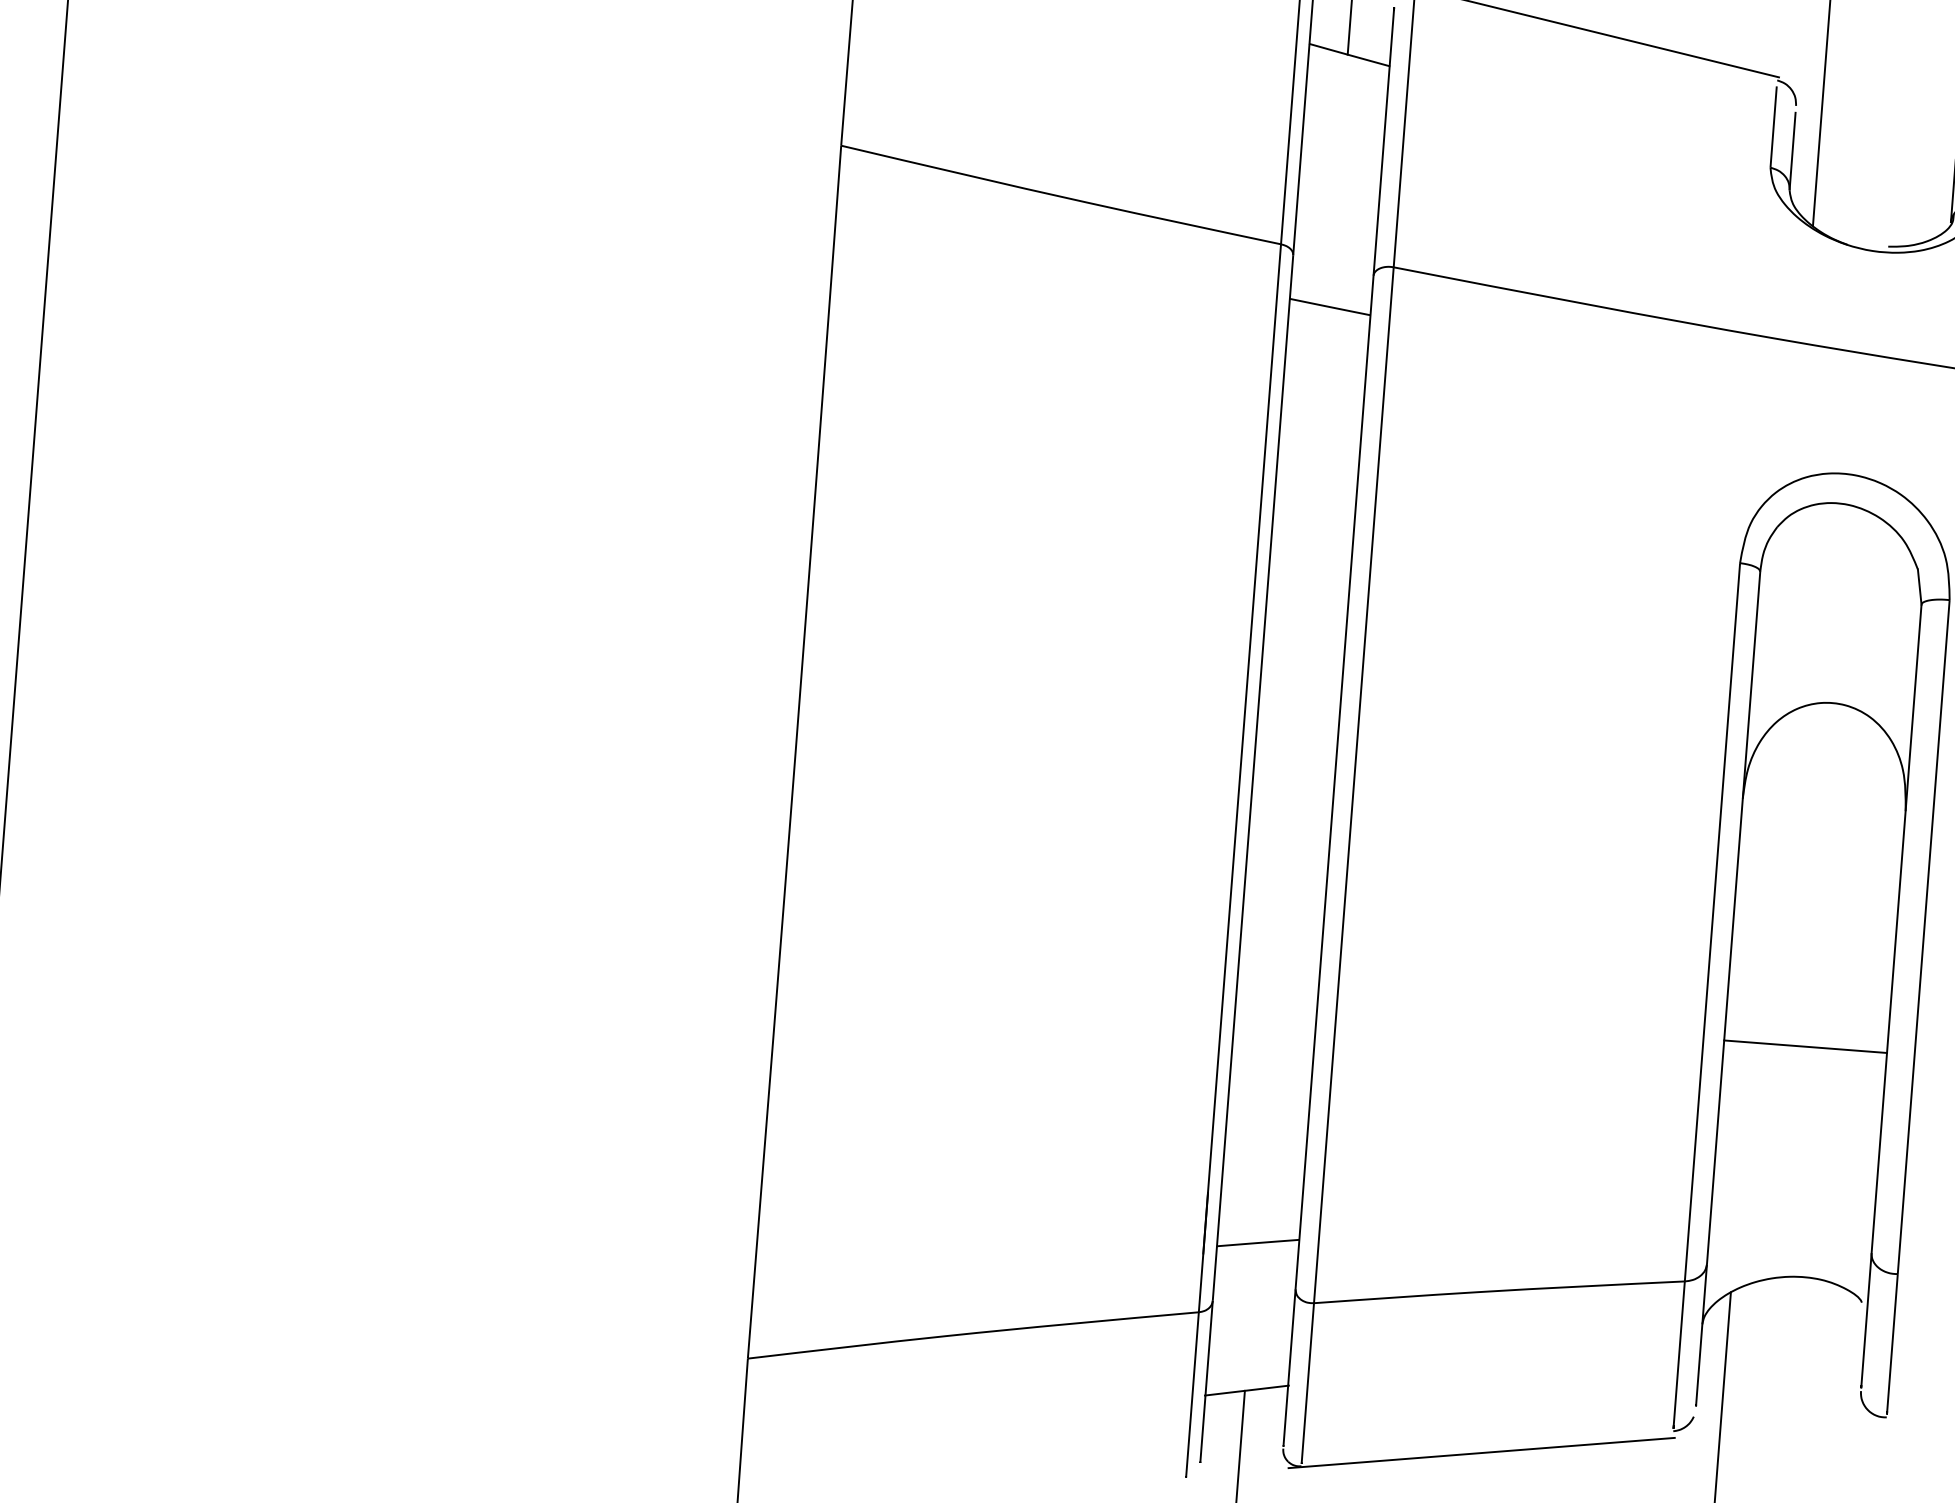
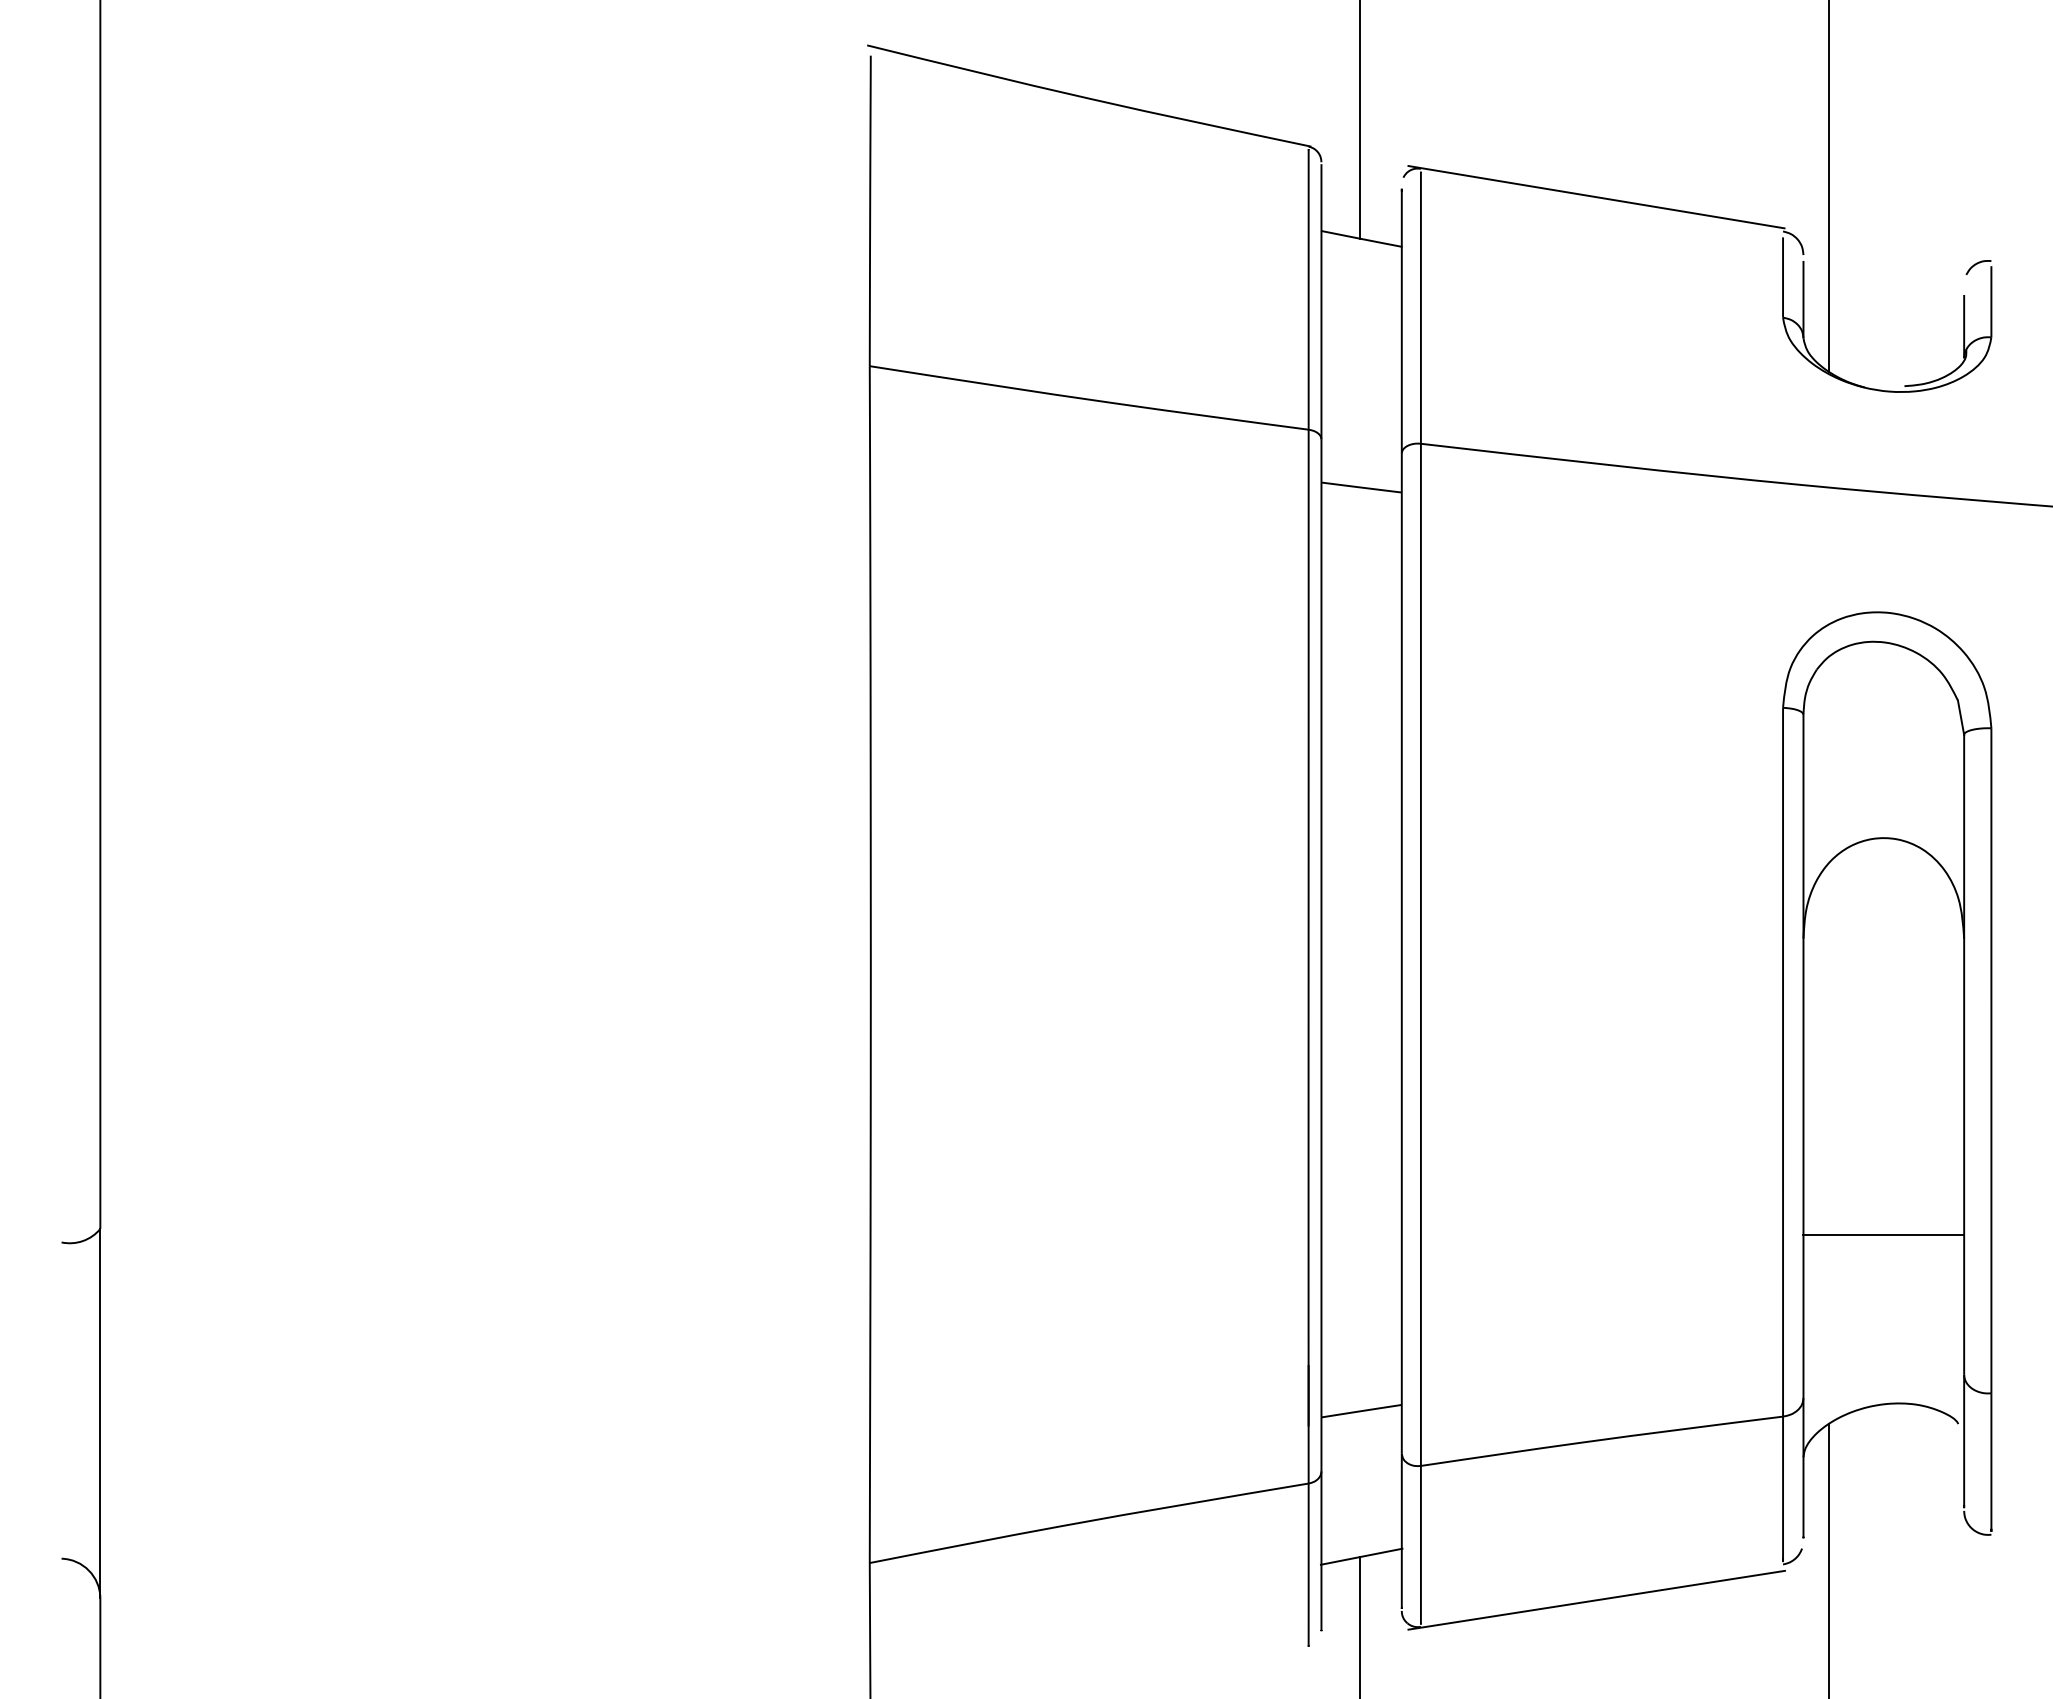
line: (1805, 1046) -> (1883, 1235), moved

